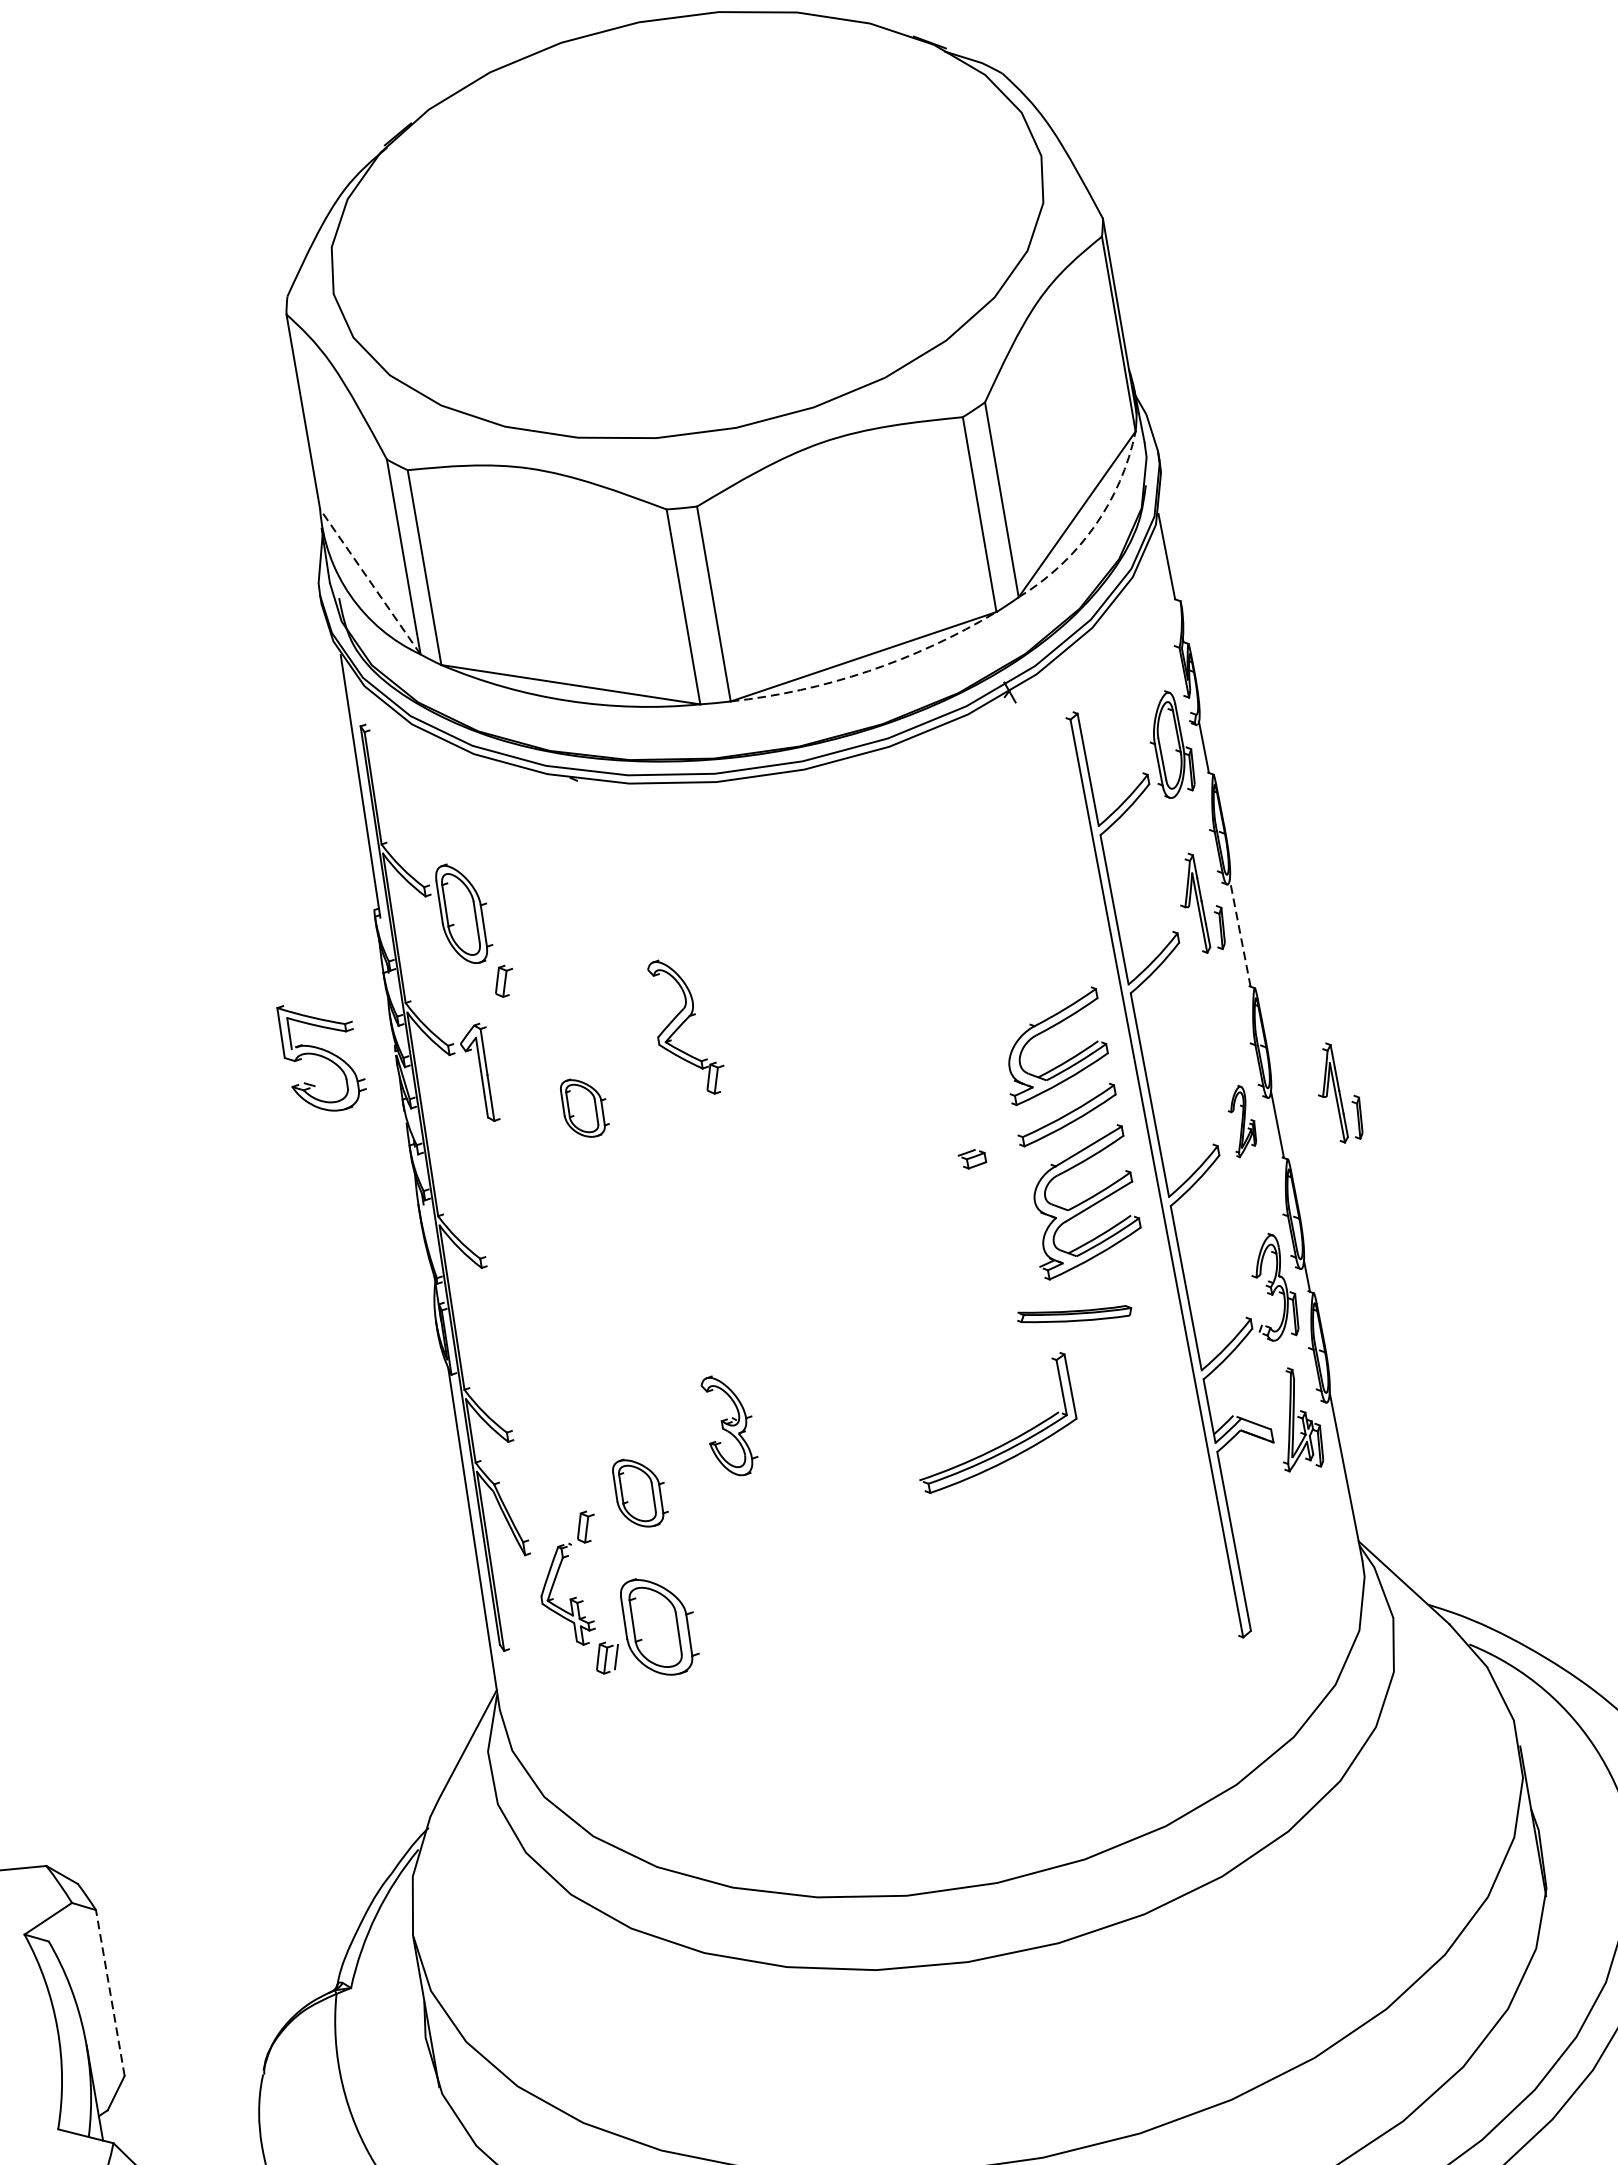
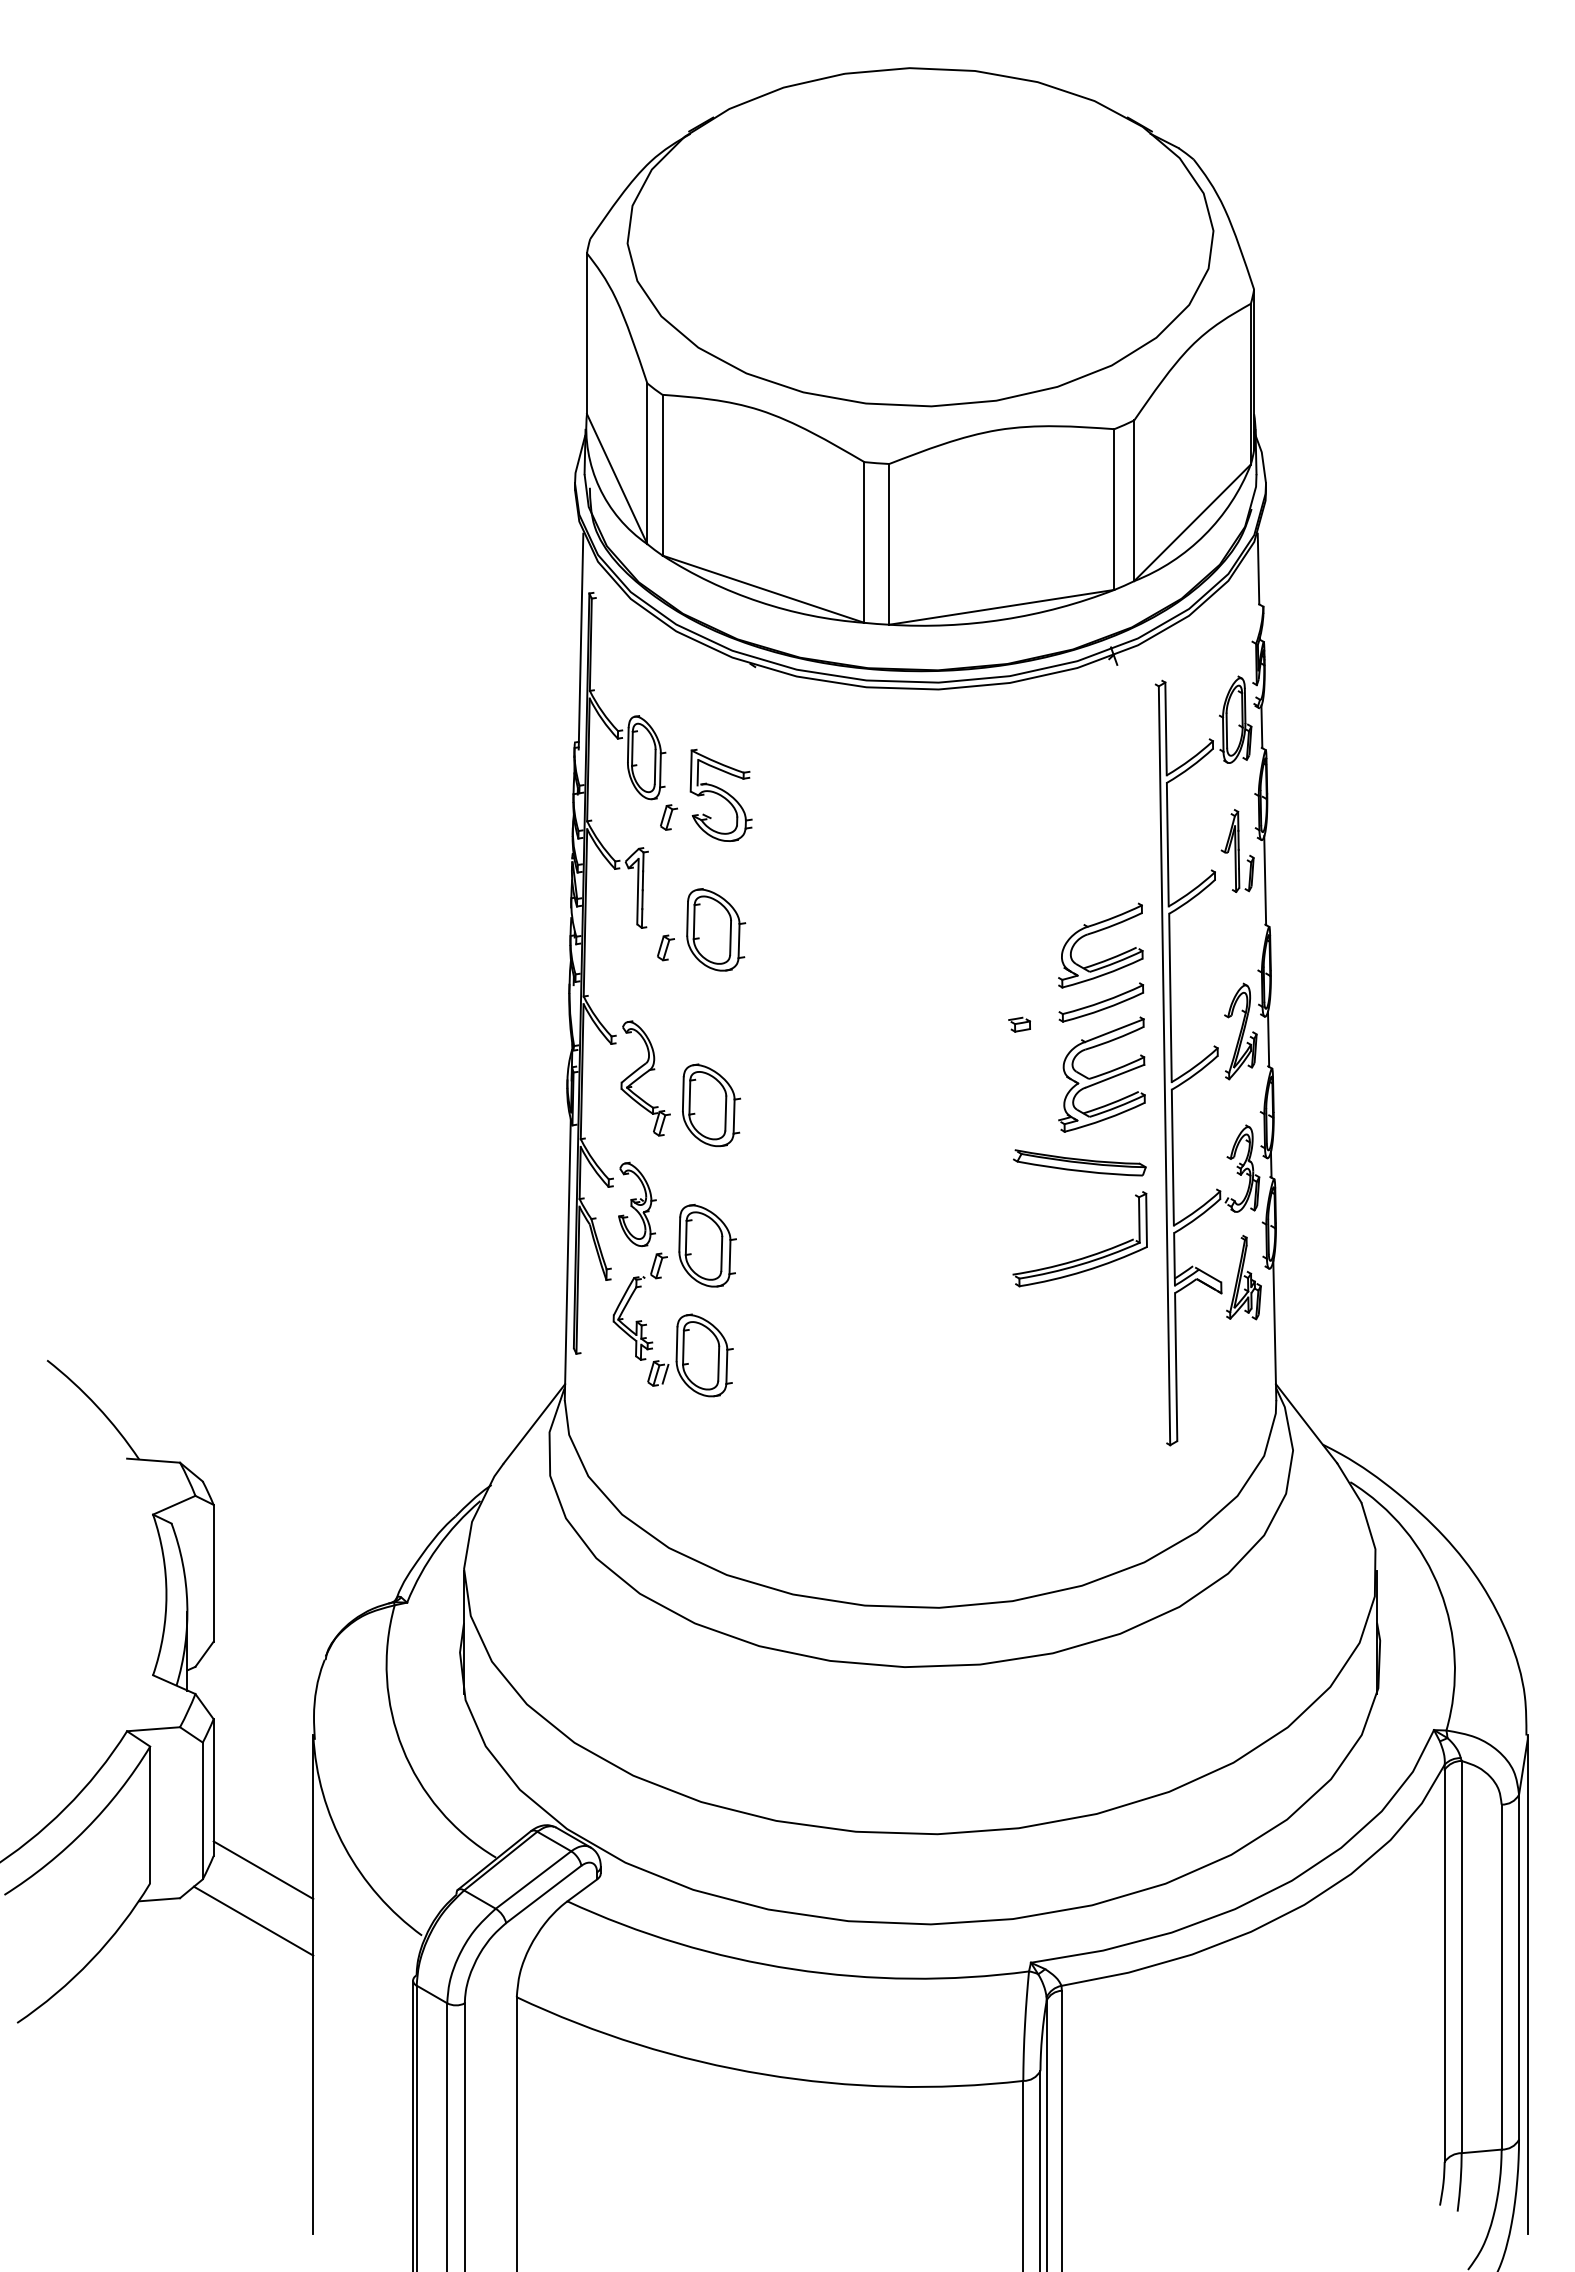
arc: (1094, 527) -> (1204, 535), dashed -> solid
line: (370, 582) -> (617, 479), dashed -> solid
arc: (868, 671) -> (1003, 619), dashed -> solid
line: (1240, 932) -> (1265, 880), dashed -> solid
part: (686, 1027) -> (645, 1078), moved
part: (321, 1055) -> (720, 794), moved
part: (1337, 1091) -> (1321, 1021), removed
part: (585, 1107) -> (716, 929), size x1.67
part: (1241, 1121) -> (1240, 1031), size x1.67
part: (527, 1139) -> (665, 947), added
part: (1074, 1313) -> (1079, 1162), size x1.43
part: (615, 1321) -> (711, 1105), added
part: (730, 1425) -> (637, 1204), moved
part: (1004, 1443) -> (1085, 1256), moved
part: (640, 1492) -> (707, 1245), size x1.43
line: (109, 1992) -> (213, 1572), dashed -> solid

